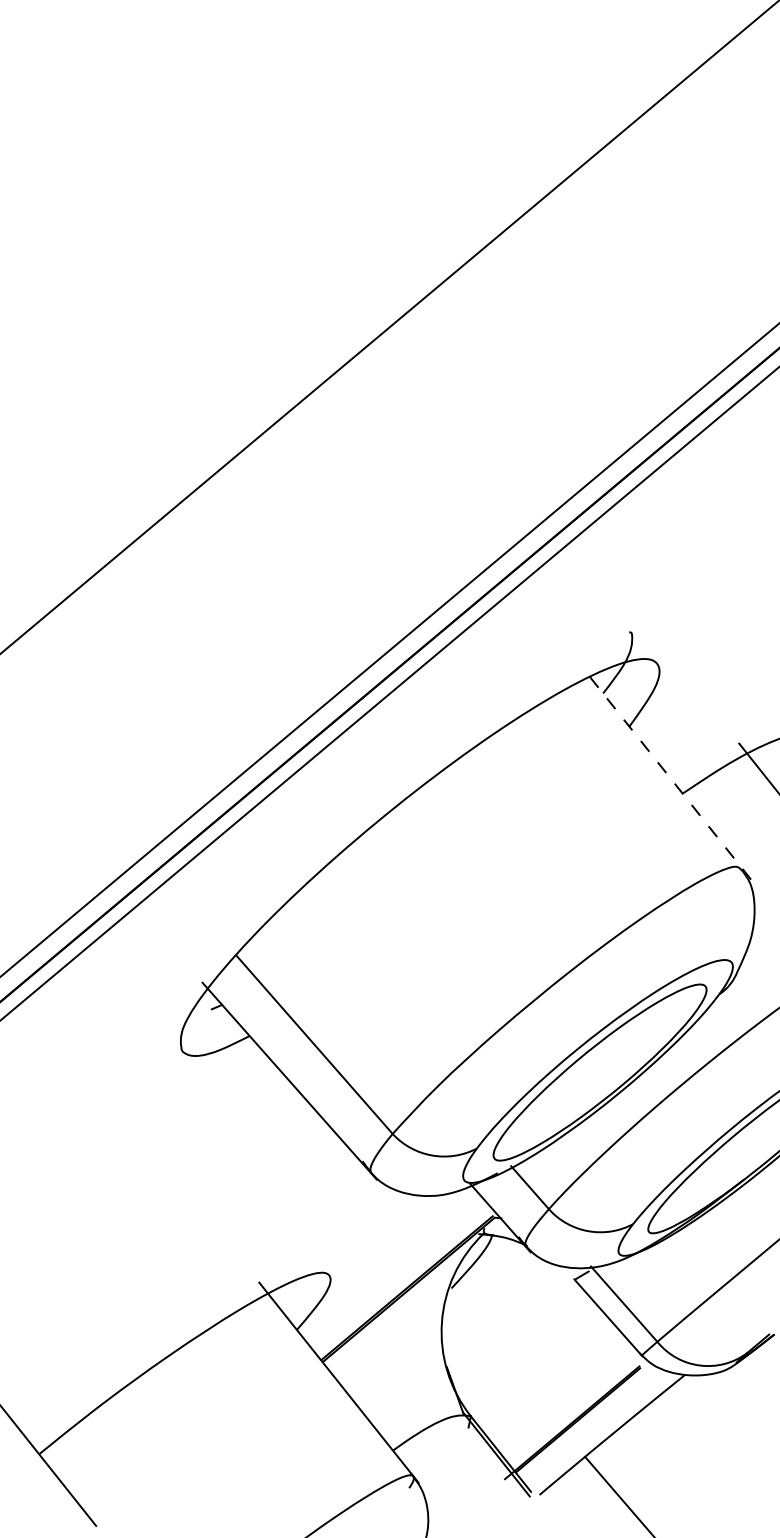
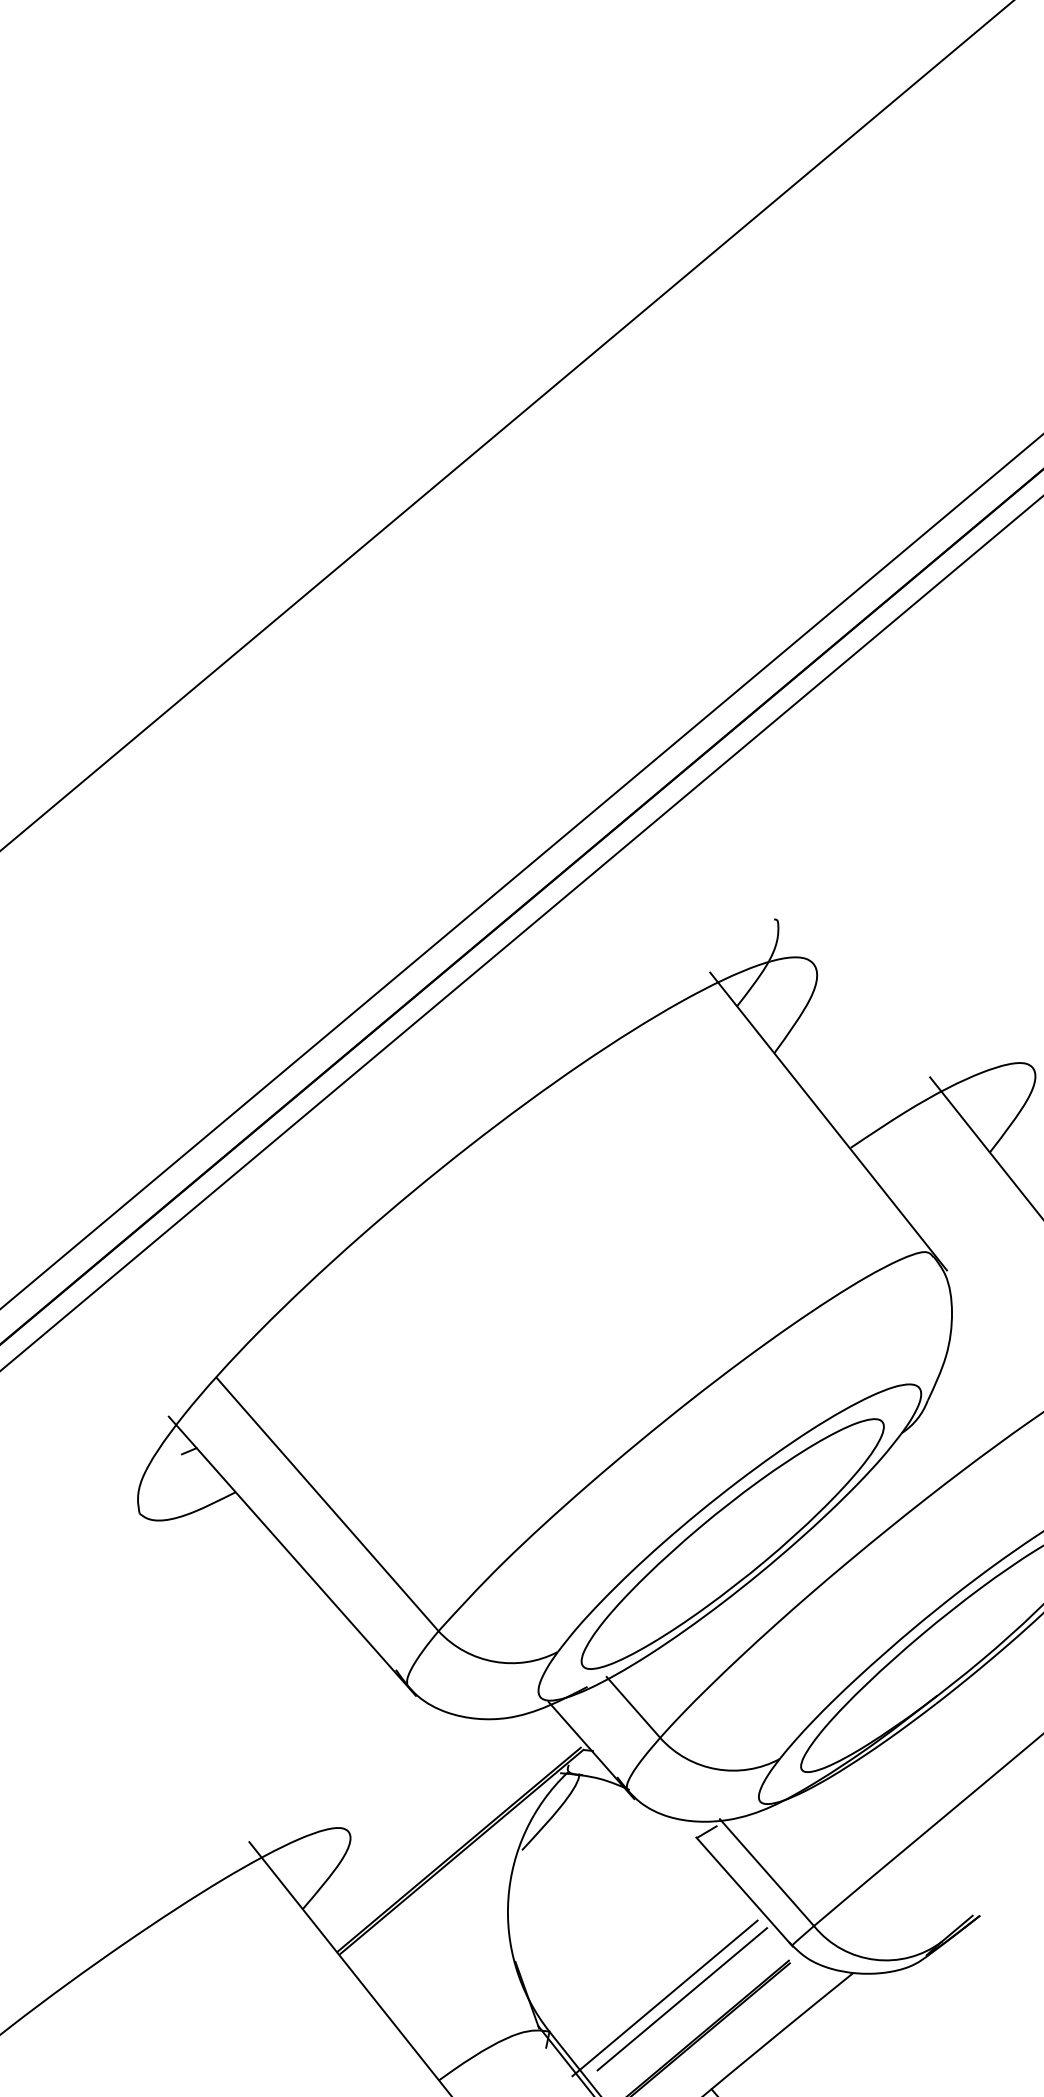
line: (667, 774) -> (828, 1121), dashed -> solid
line: (552, 1392) -> (665, 1997), added
line: (564, 1393) -> (682, 1999), added

